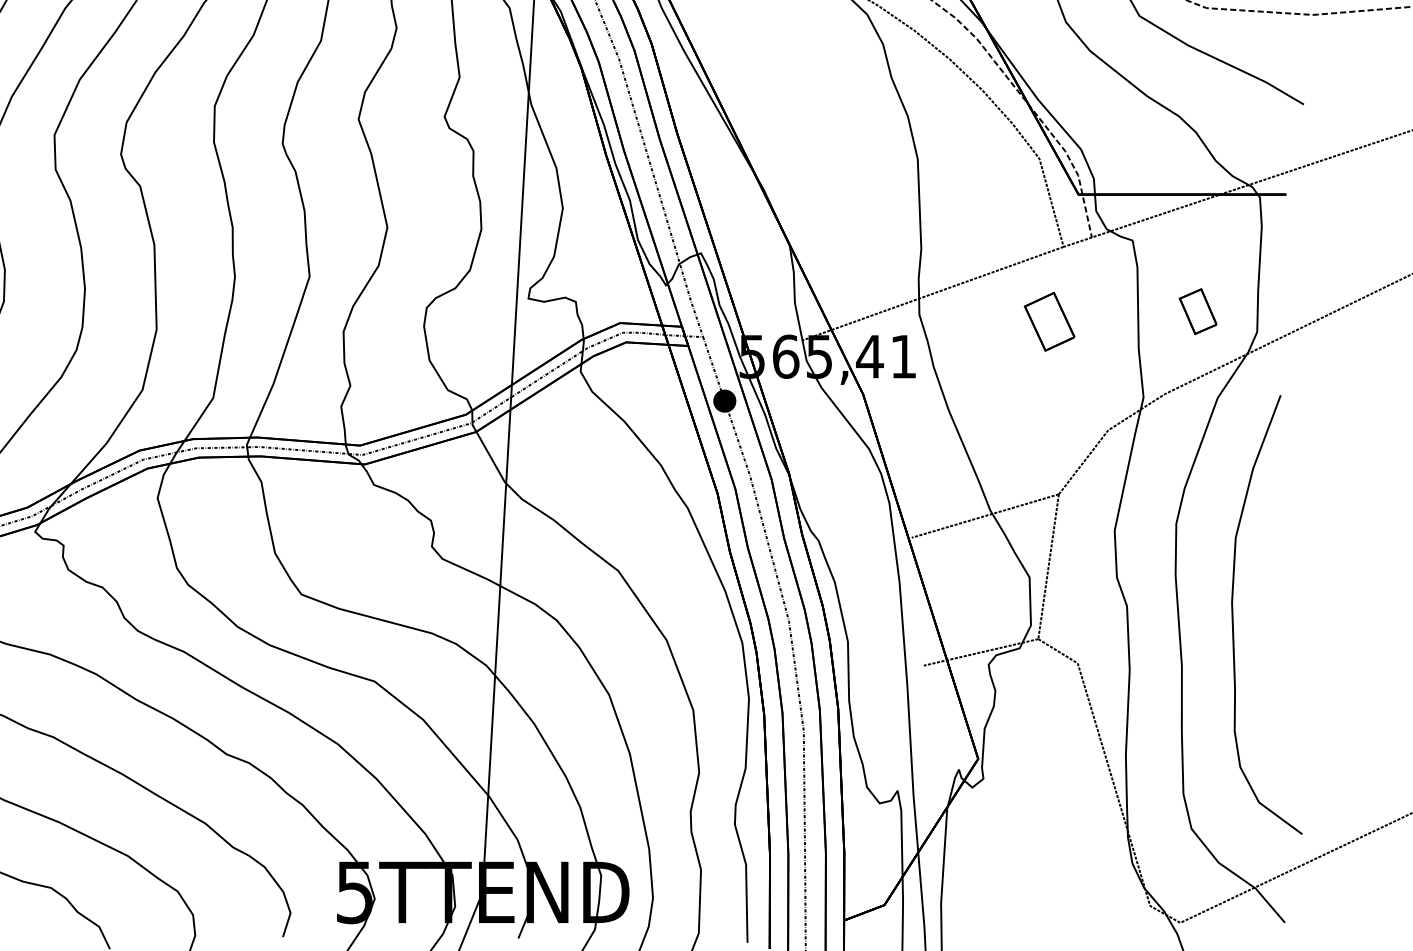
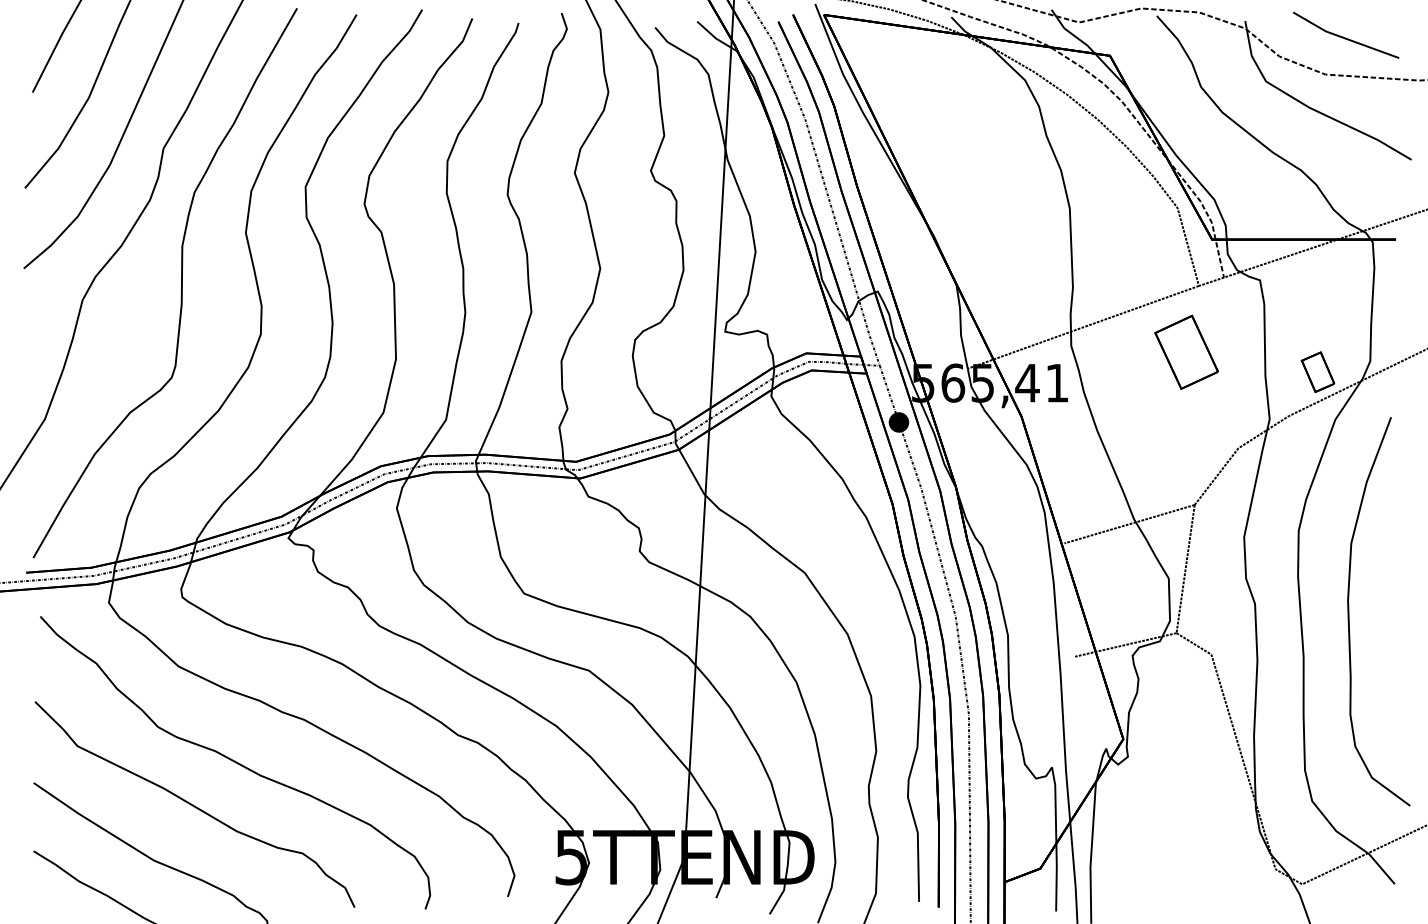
part: (1197, 311) -> (1317, 372), moved
part: (1049, 320) -> (1186, 351), size x1.43

